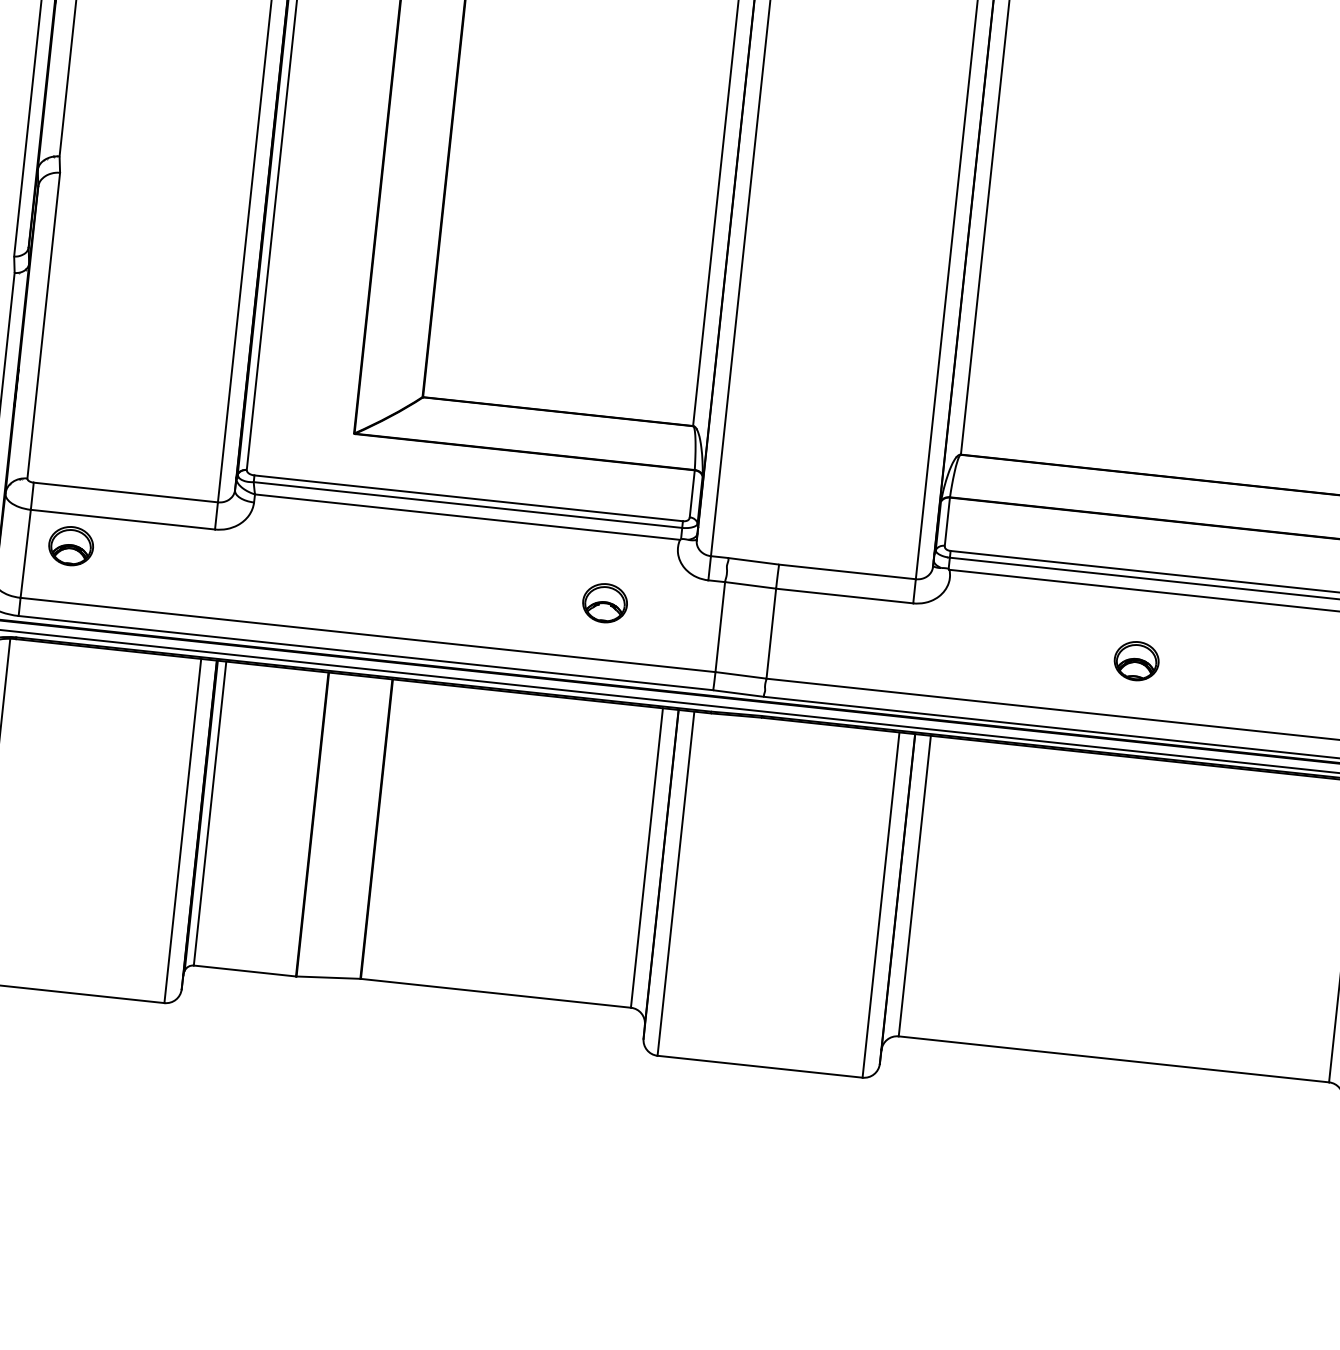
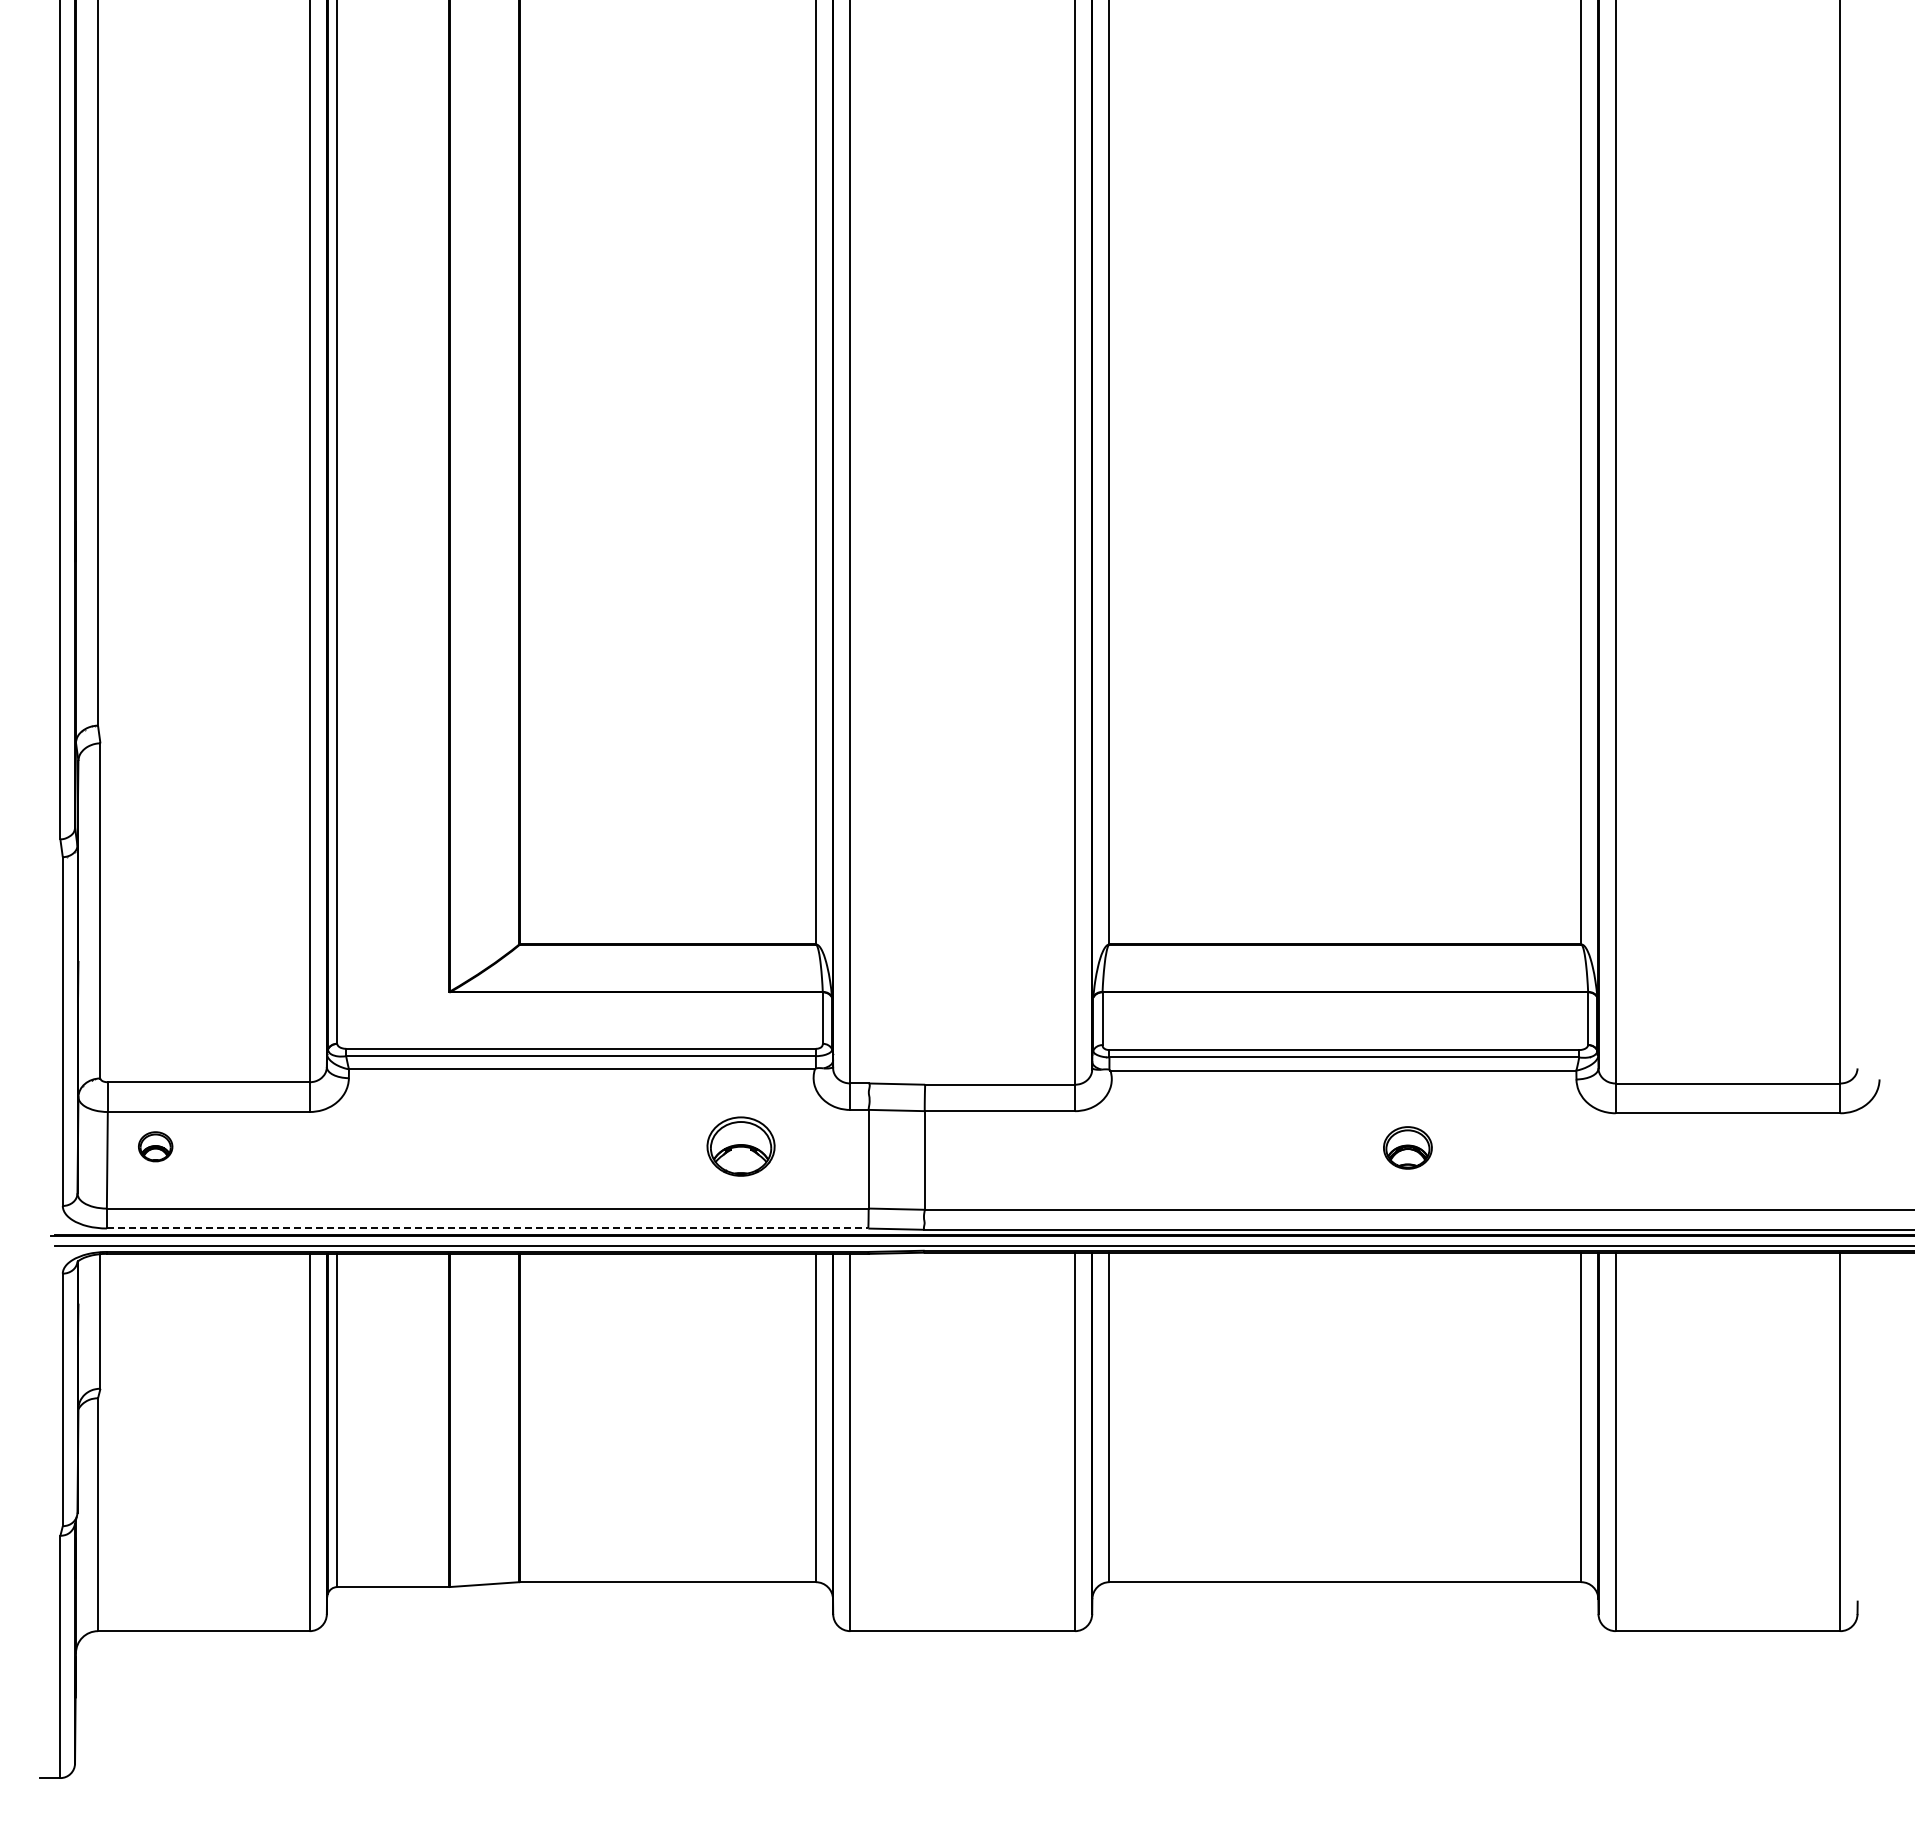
part: (70, 545) -> (155, 1146), size x0.7
part: (604, 602) -> (740, 1146), size x1.4
line: (365, 653) -> (487, 1228), solid -> dashed
part: (1136, 660) -> (1407, 1147), moved

